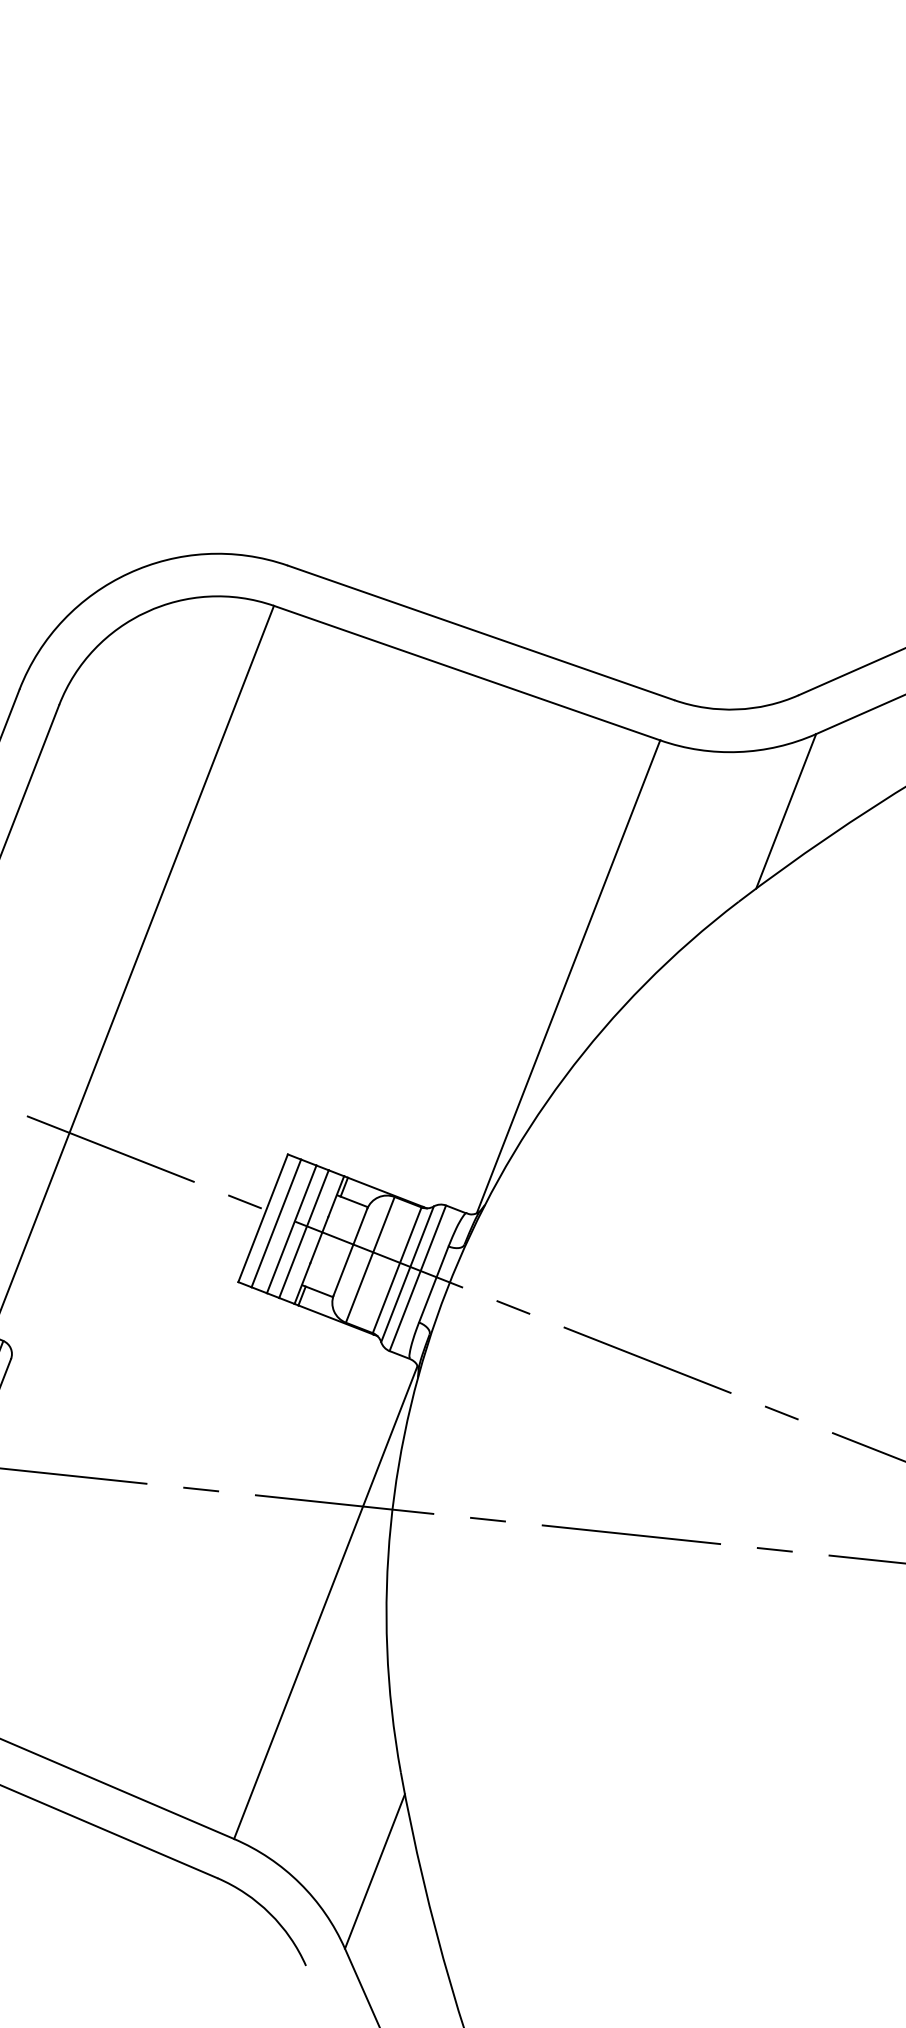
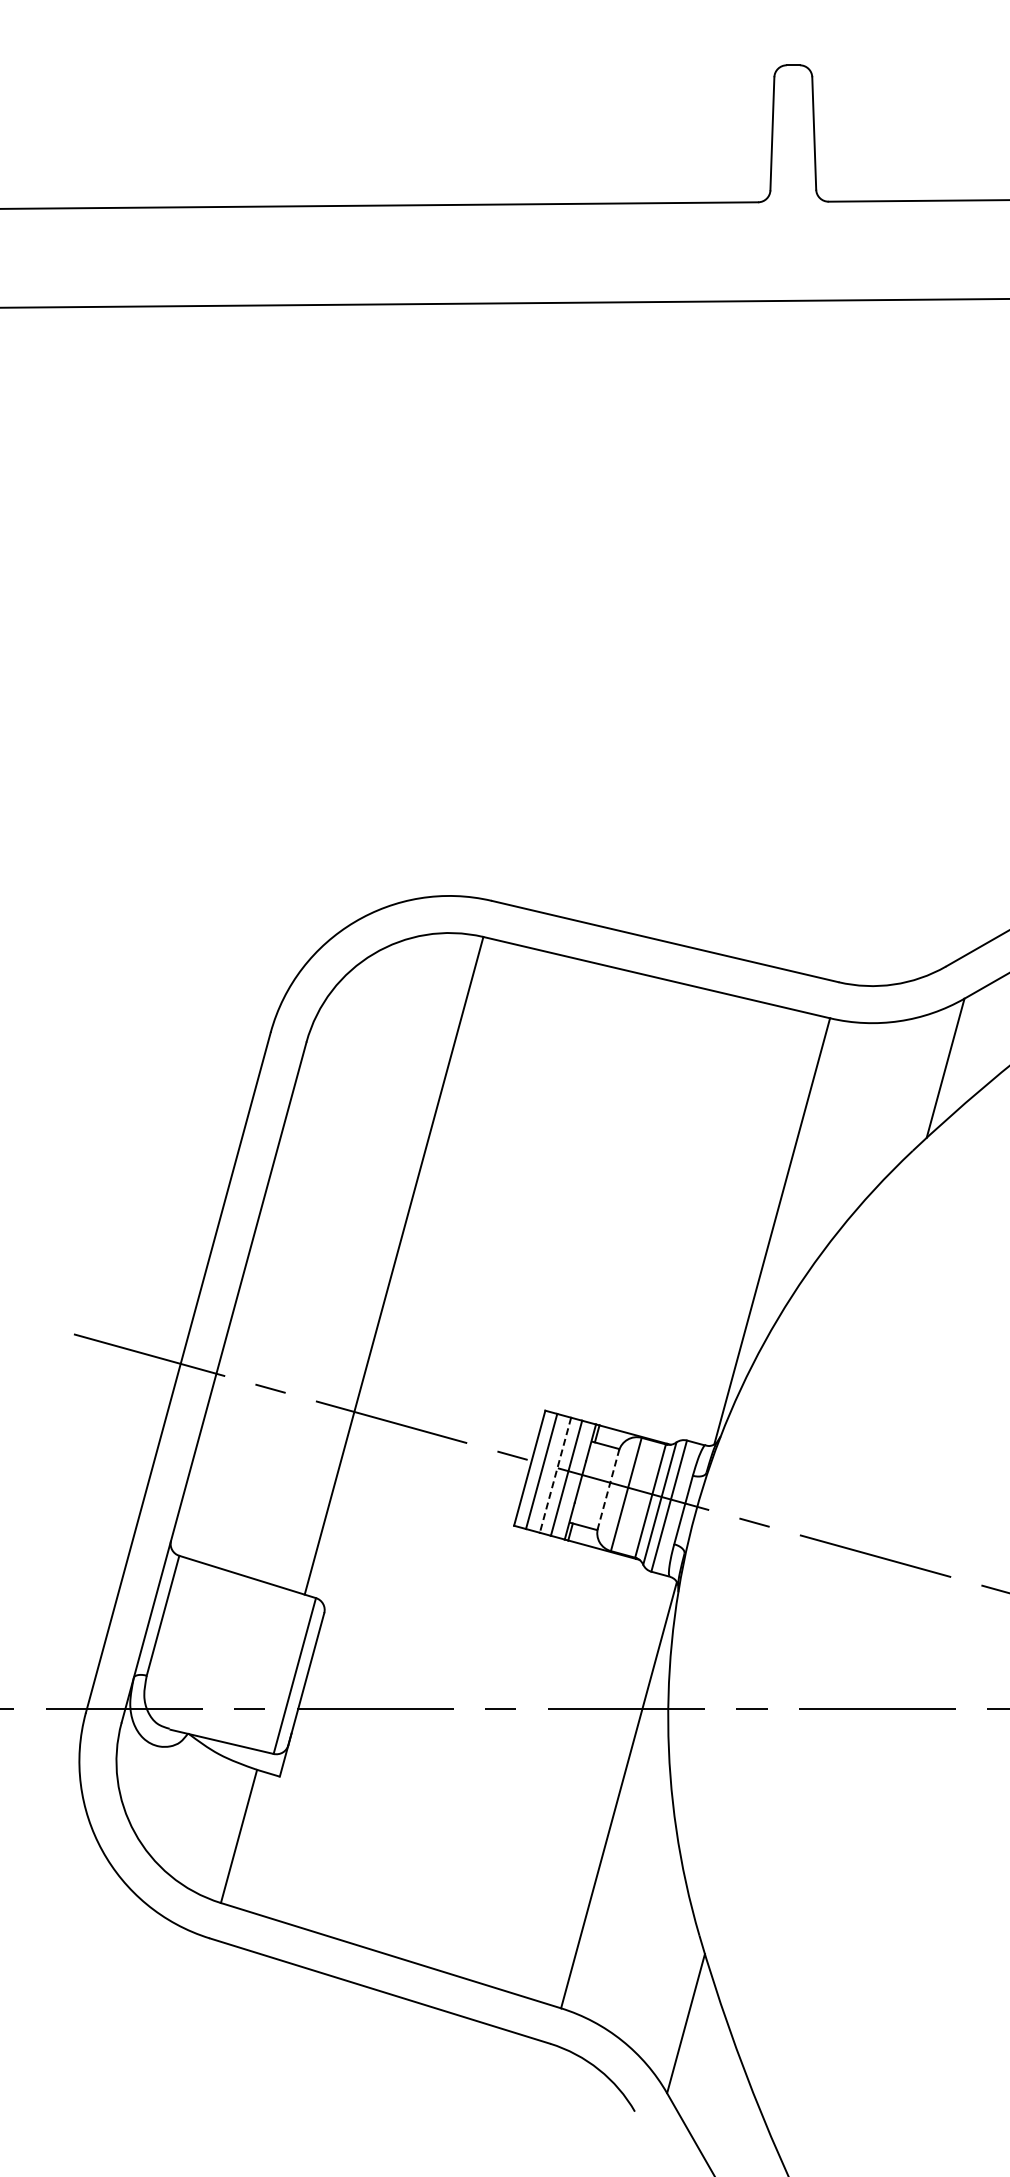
line: (291, 1229) -> (555, 1475), solid -> dashed
line: (350, 1253) -> (608, 1490), solid -> dashed

